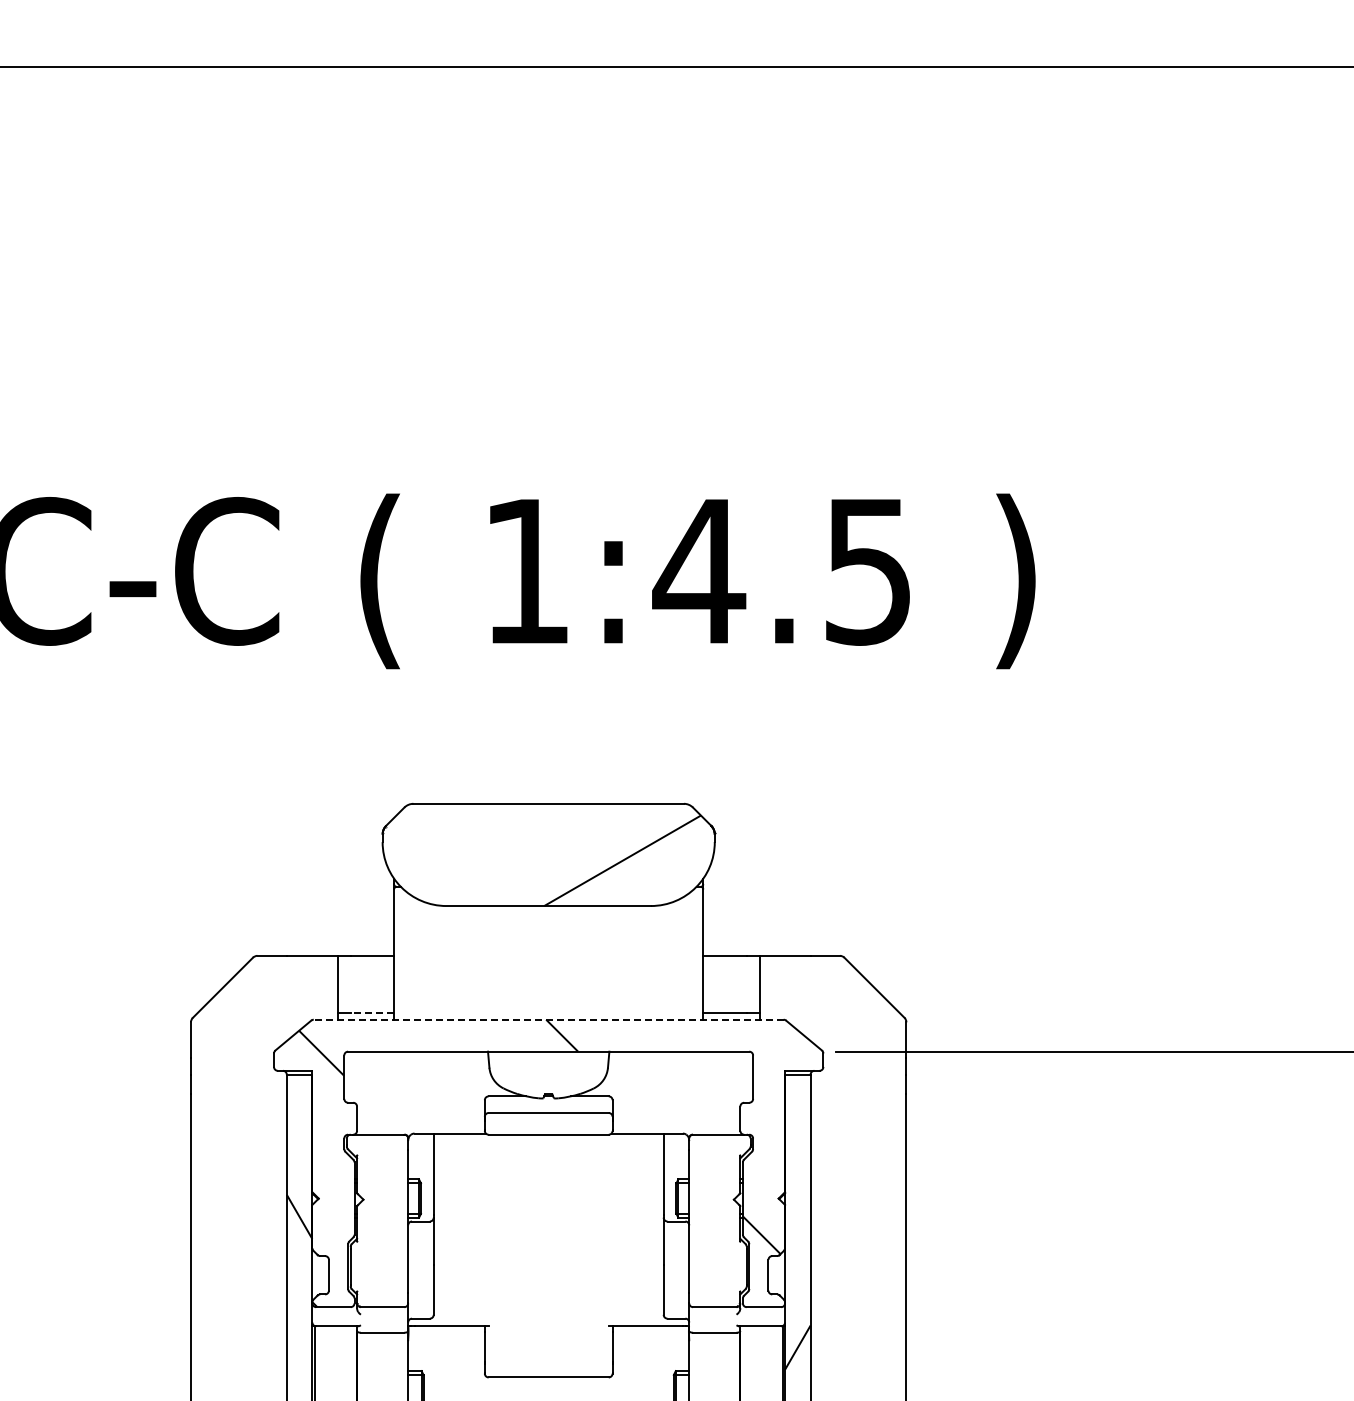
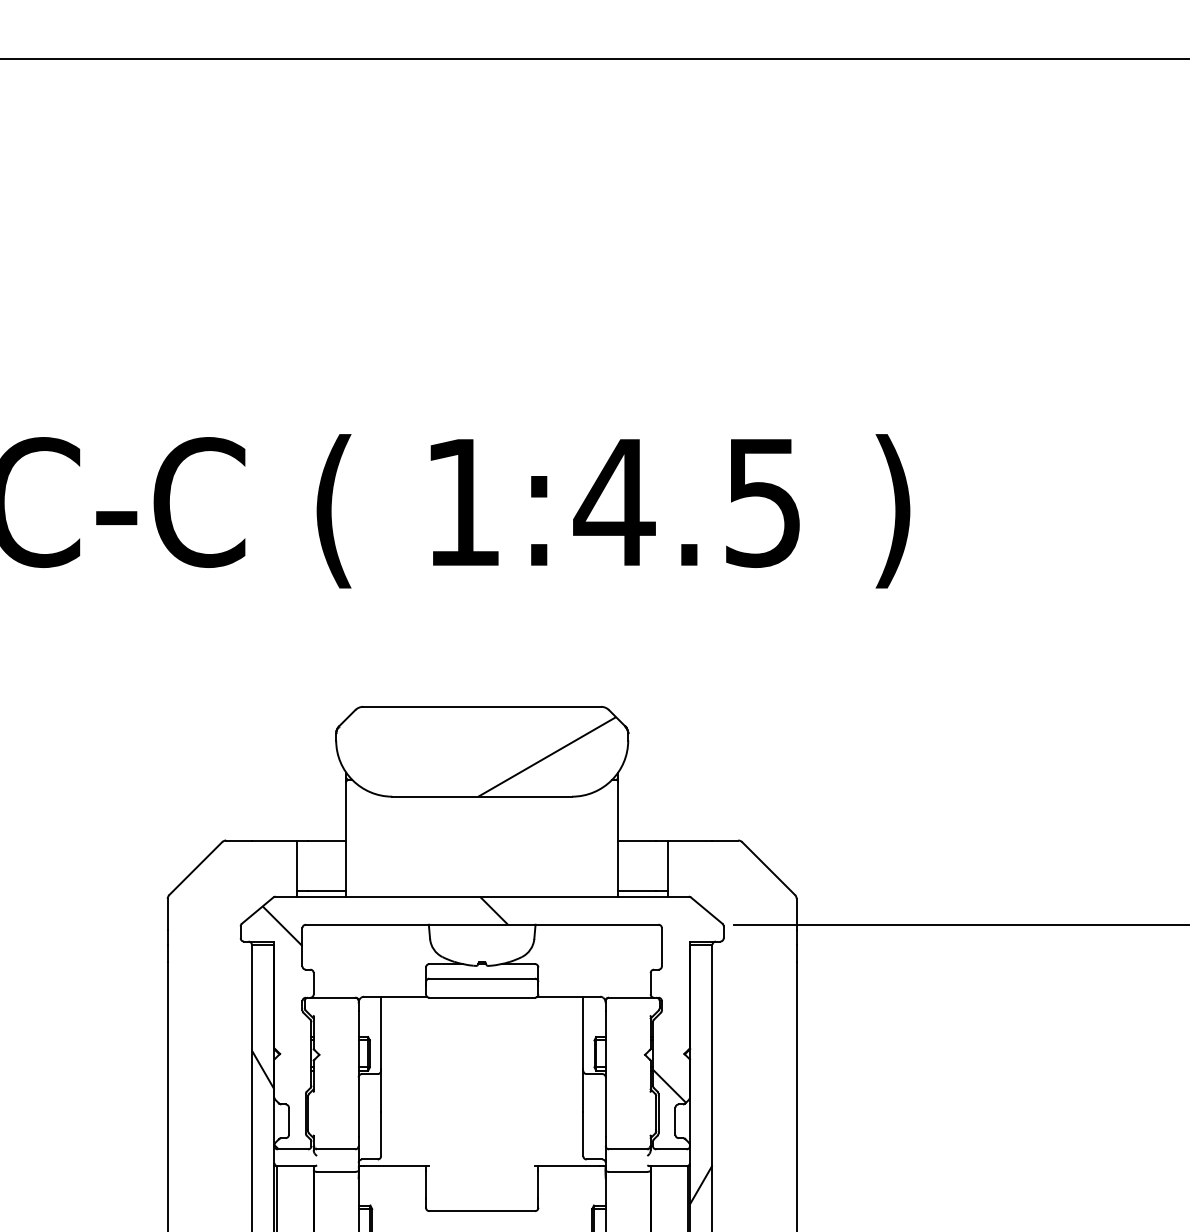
line: (372, 1013) -> (327, 891), dashed -> solid
line: (548, 1019) -> (482, 896), dashed -> solid

